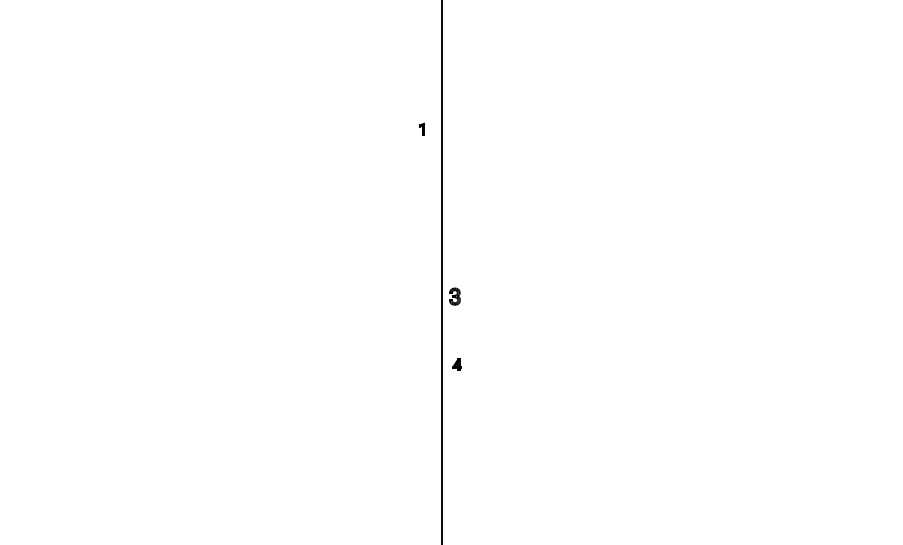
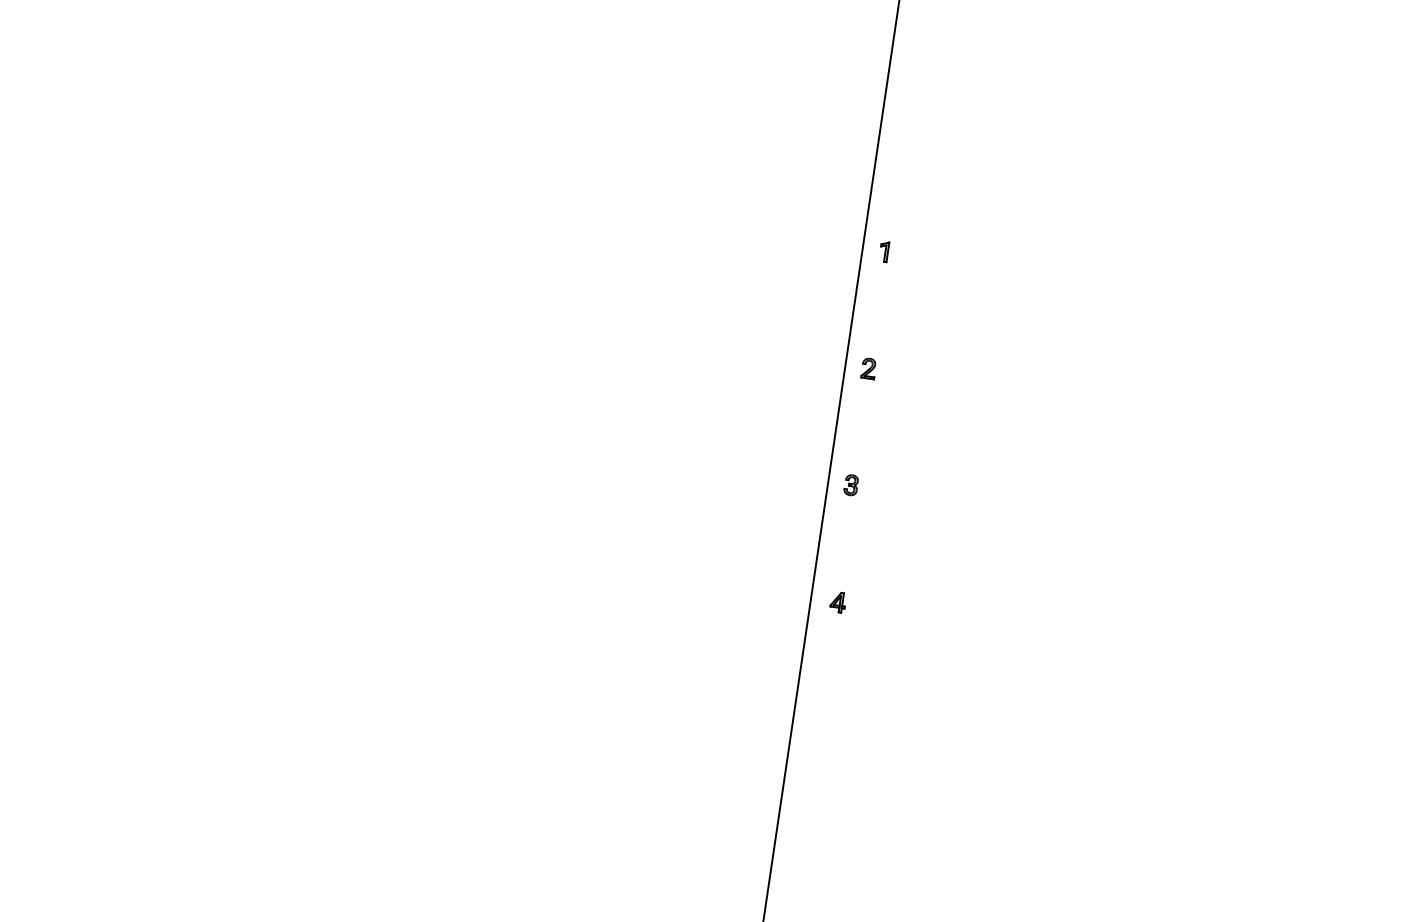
part: (421, 128) -> (883, 250), moved
part: (454, 228) -> (867, 368), added
part: (454, 296) -> (850, 484), size x0.71

